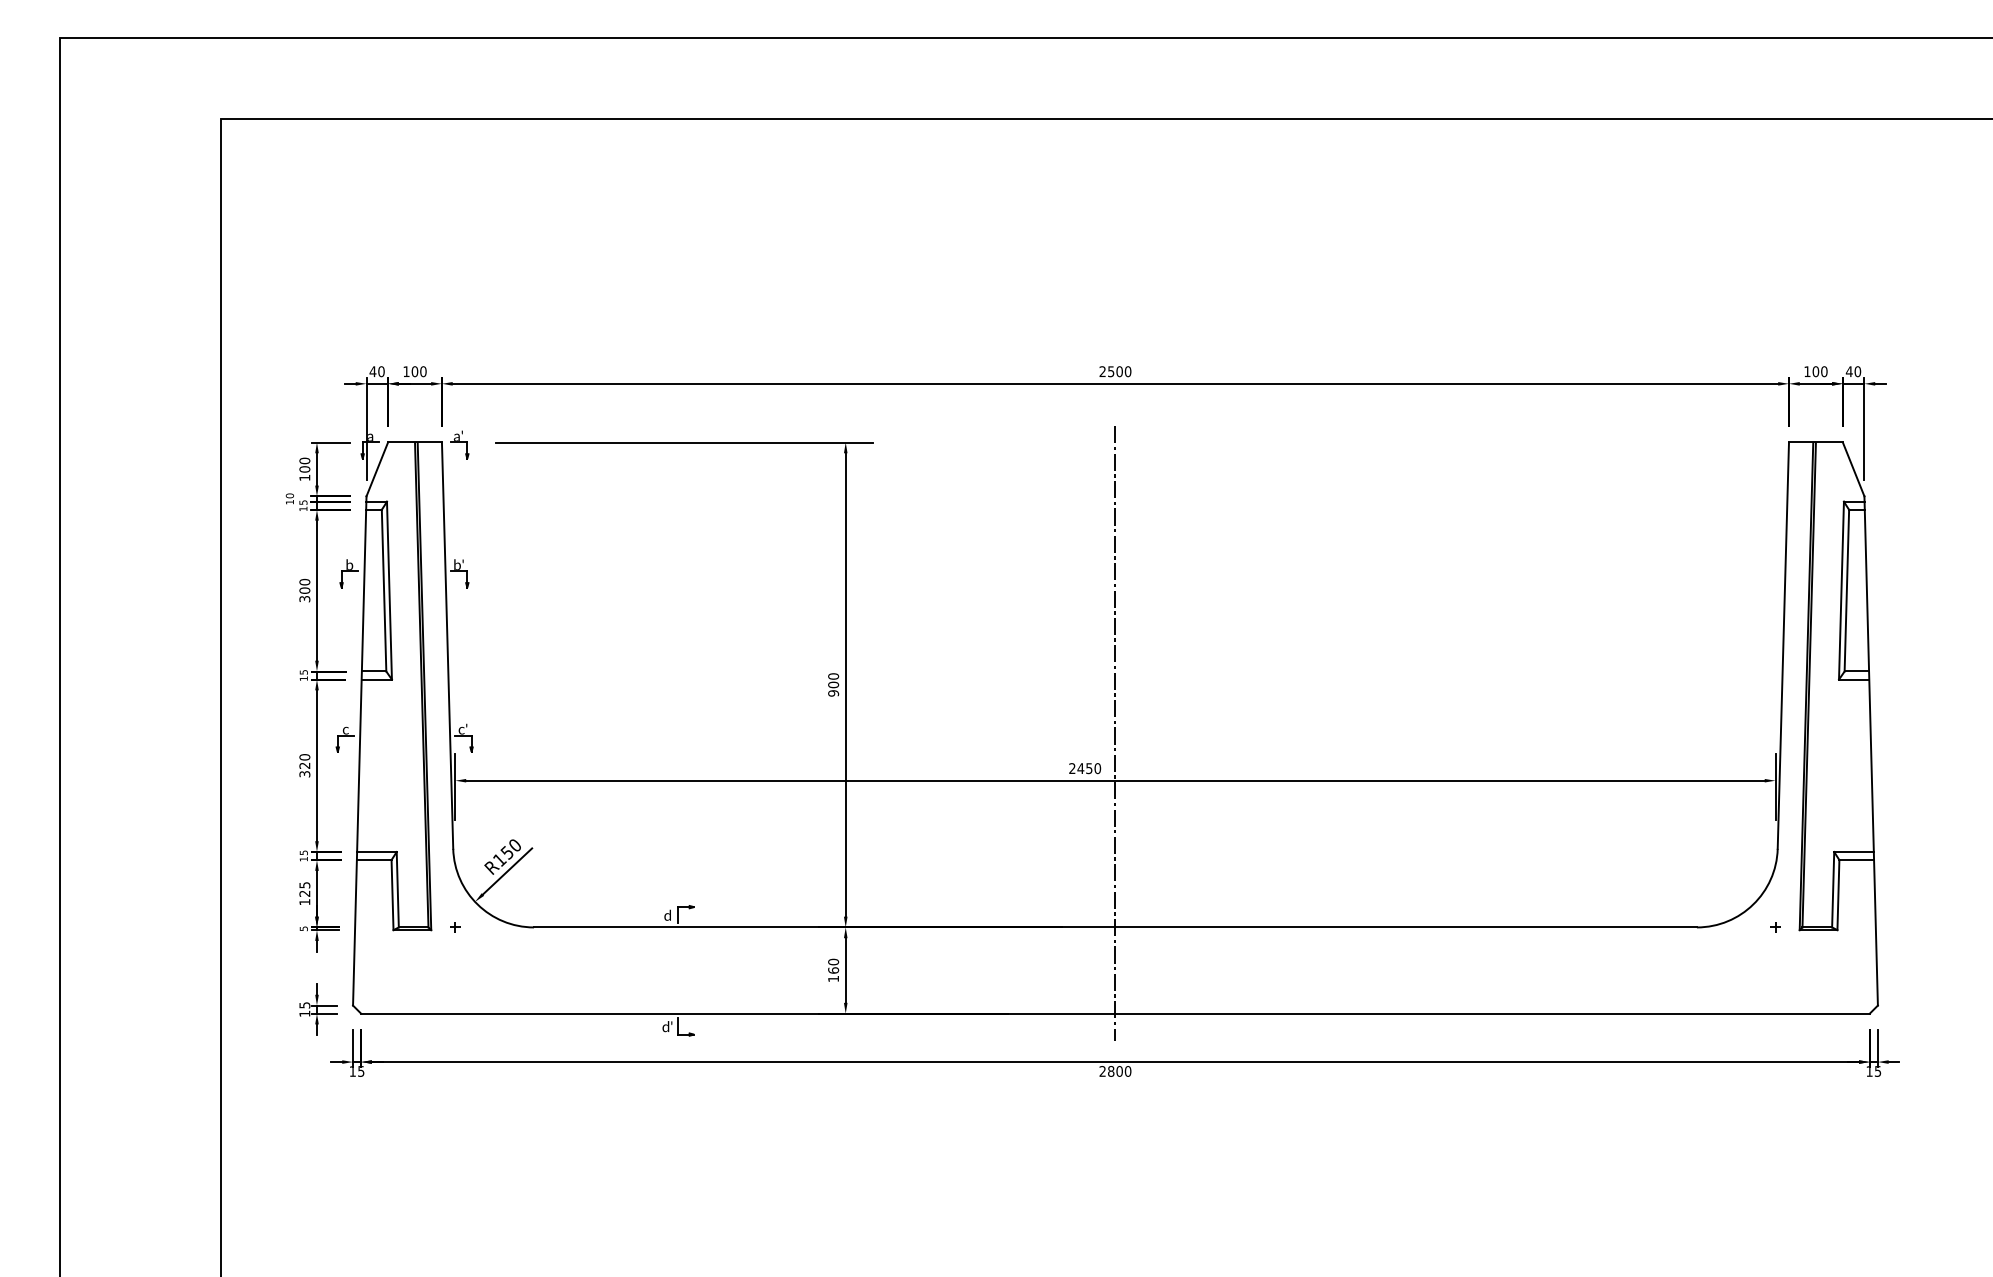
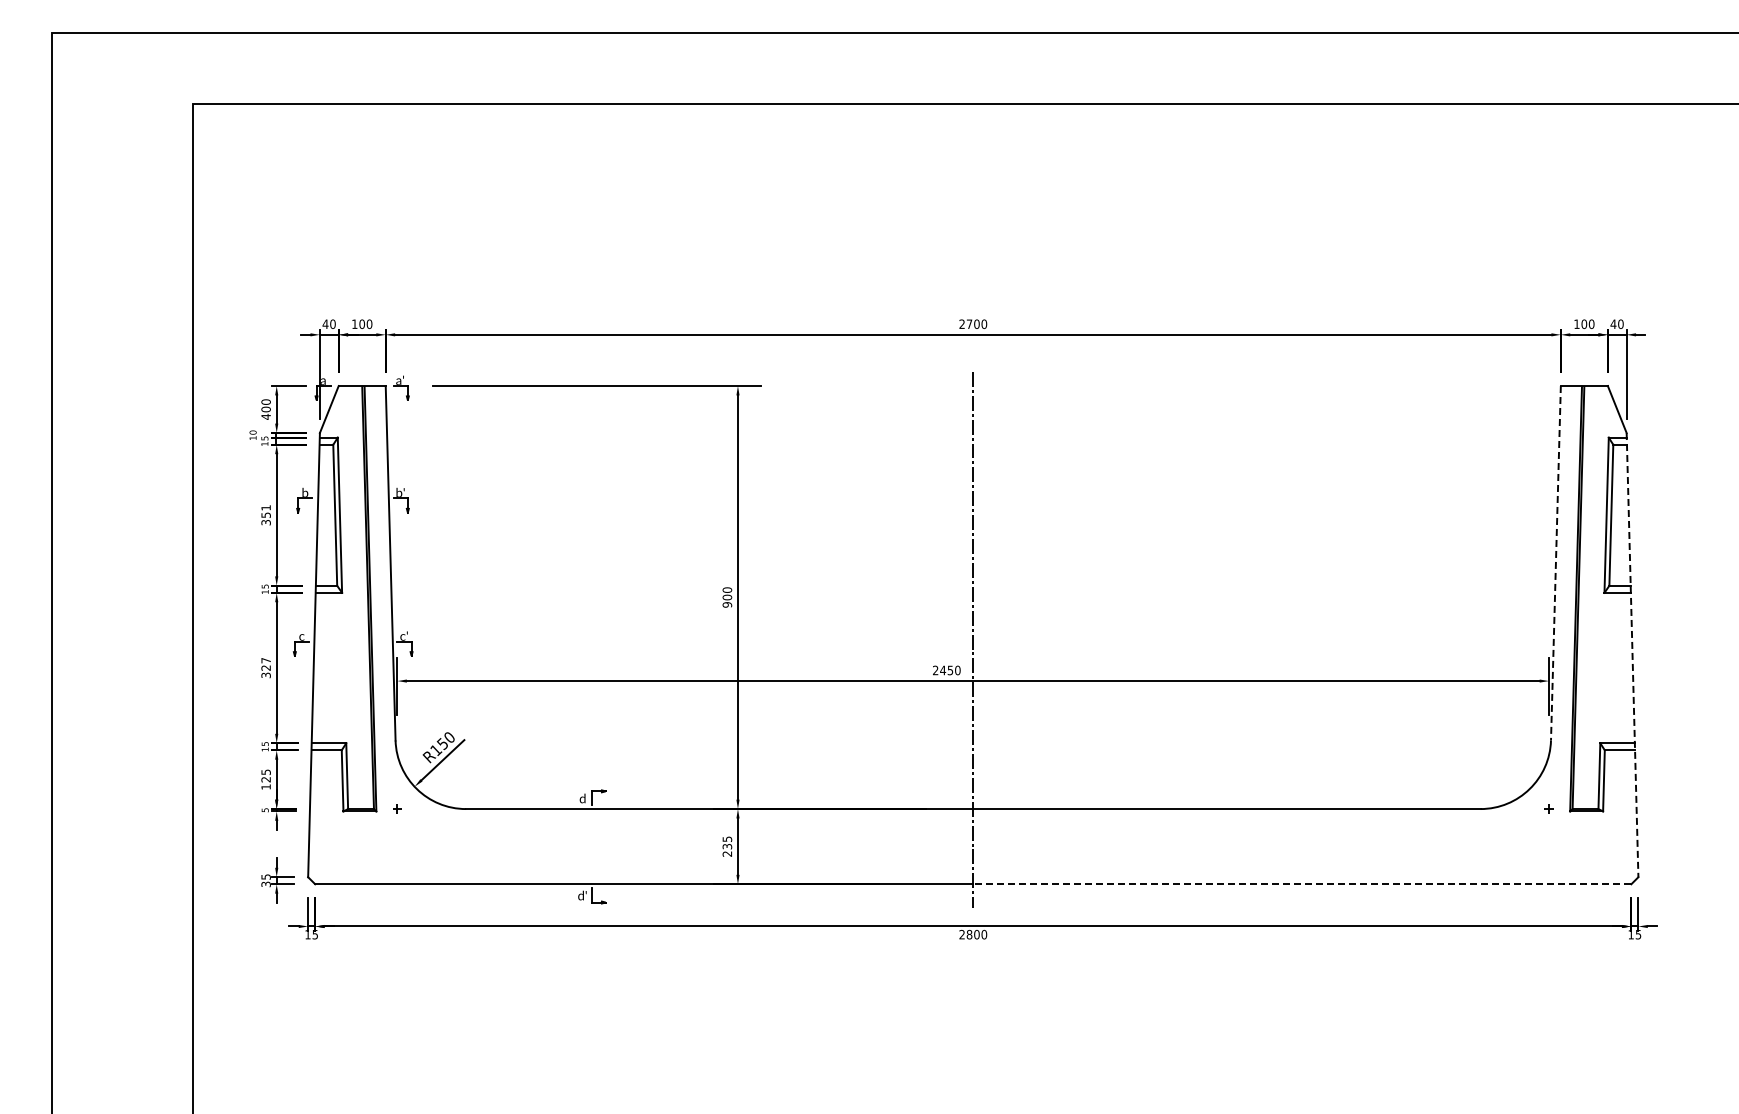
text: (1111, 371) -> (969, 324), 2500 -> 2700
text: (304, 477) -> (265, 416), 100 -> 400
text: (304, 586) -> (265, 511), 300 -> 351
line: (1782, 645) -> (1555, 563), solid -> dashed
line: (1871, 751) -> (1632, 655), solid -> dashed
text: (304, 757) -> (265, 660), 320 -> 327
text: (833, 970) -> (727, 846), 160 -> 235
text: (304, 1013) -> (265, 884), 15 -> 35
line: (1491, 1013) -> (1301, 884), solid -> dashed

